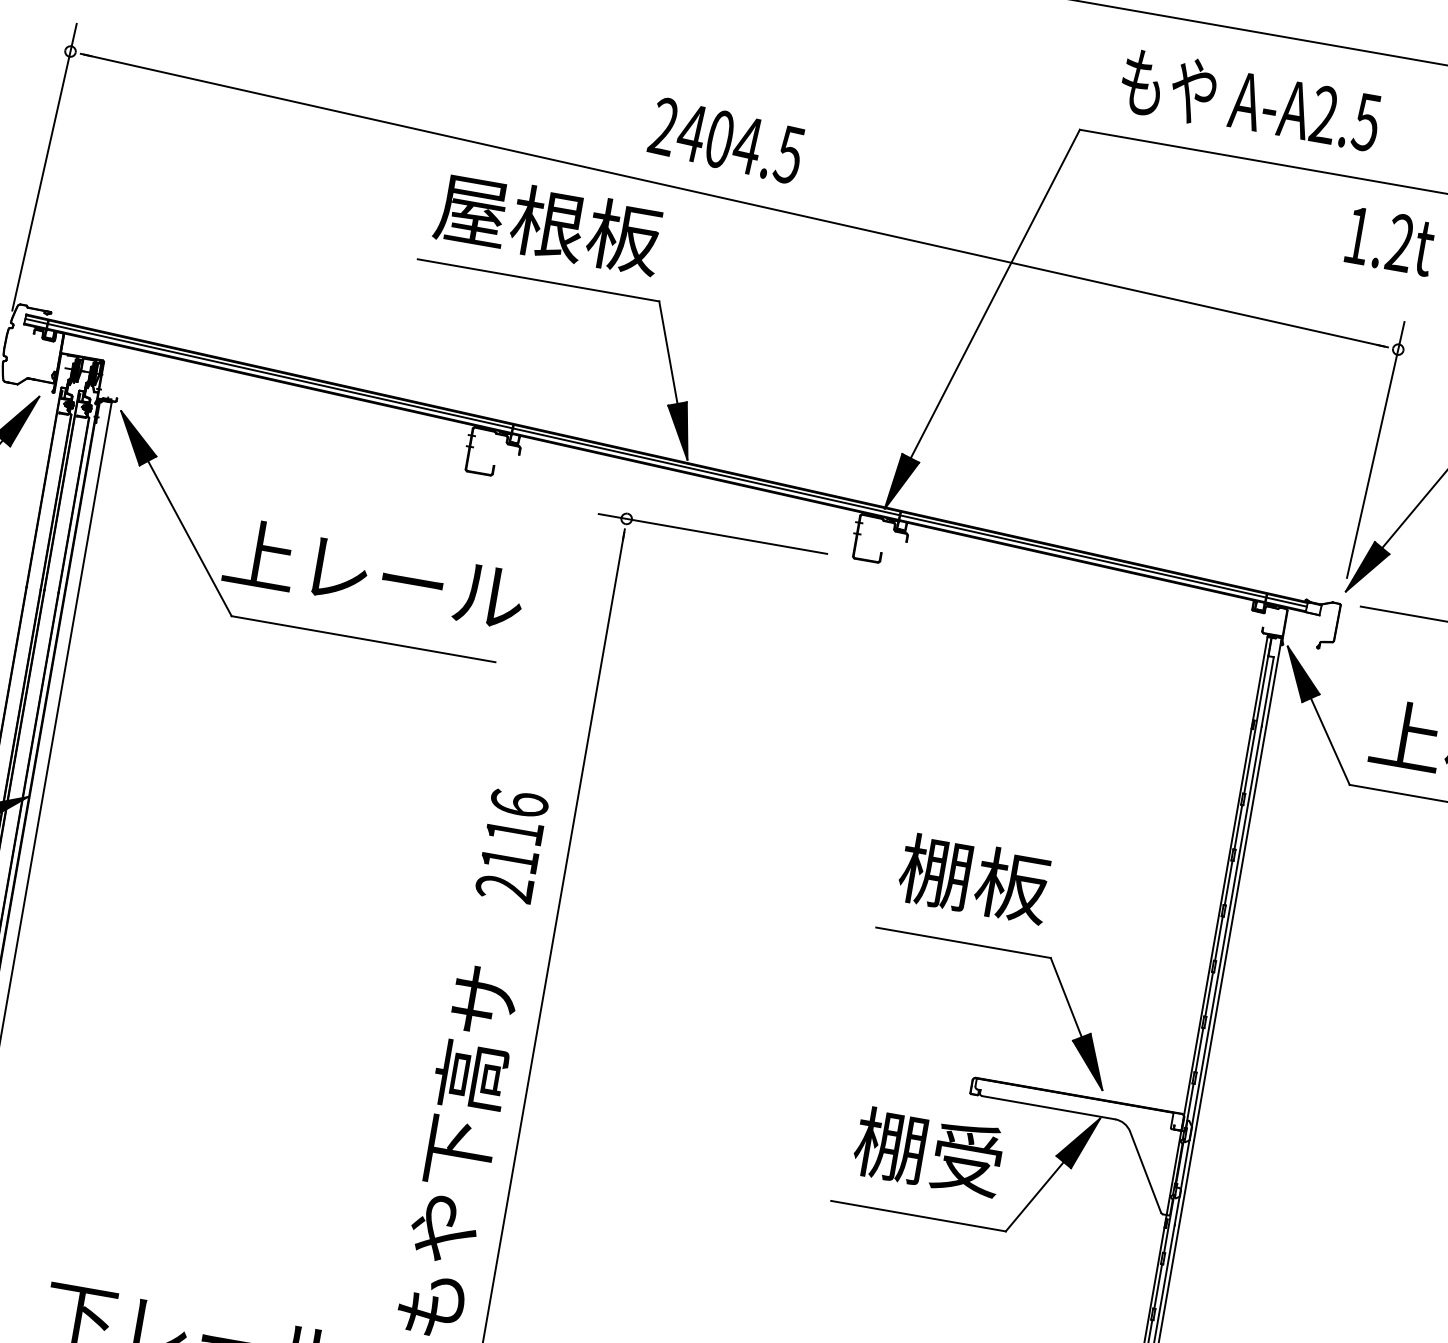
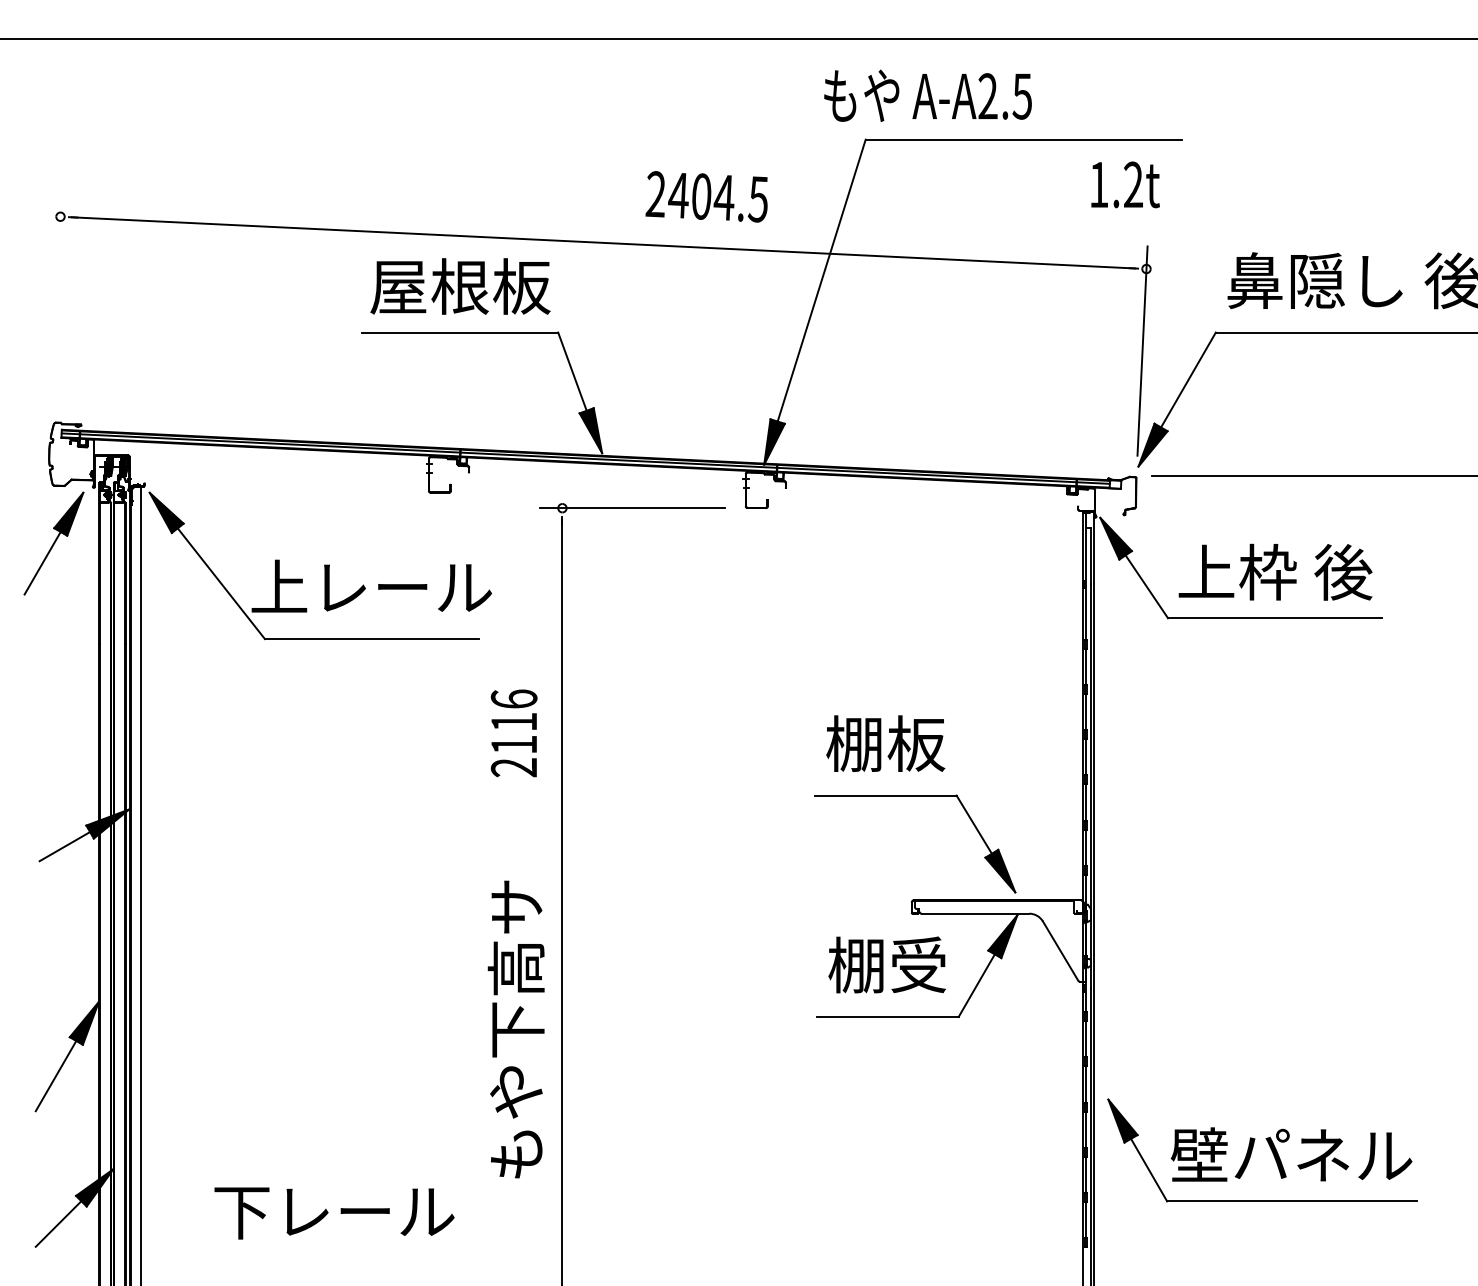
text: (1249, 100) -> (927, 95), moved
text: (725, 140) -> (706, 196), moved
line: (43, 167) -> (55, 311), removed
text: (511, 845) -> (513, 733), moved

